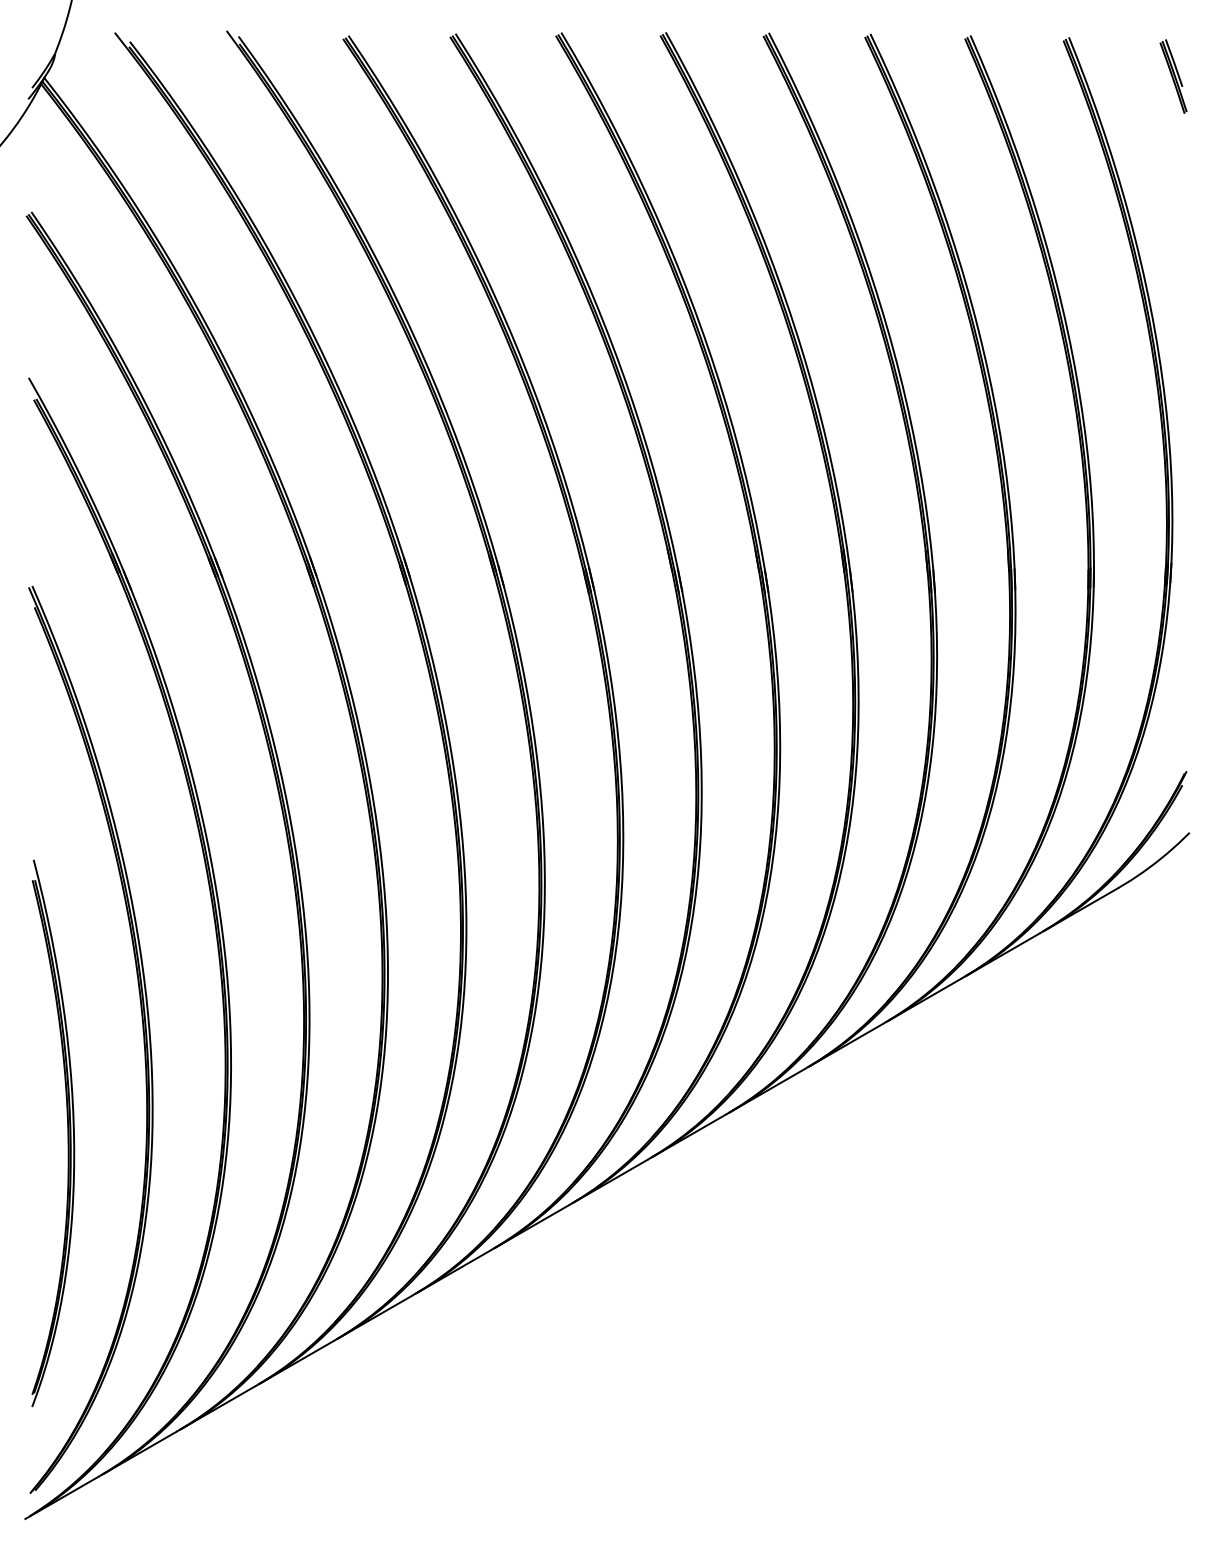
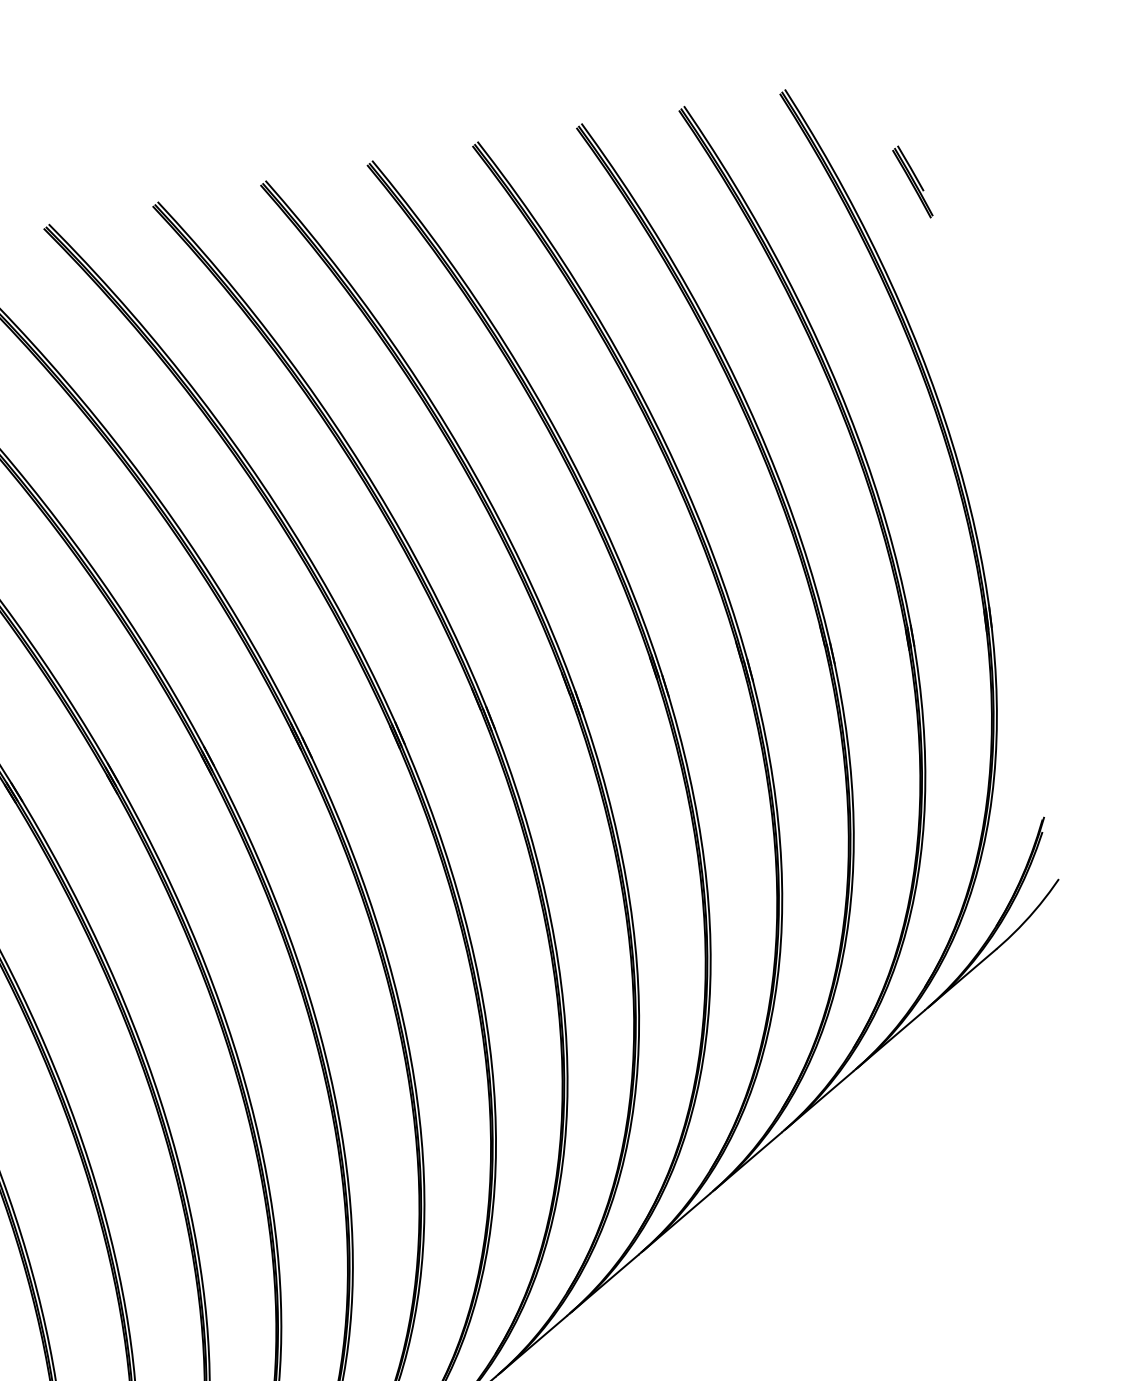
part: (1173, 76) -> (912, 182), moved

